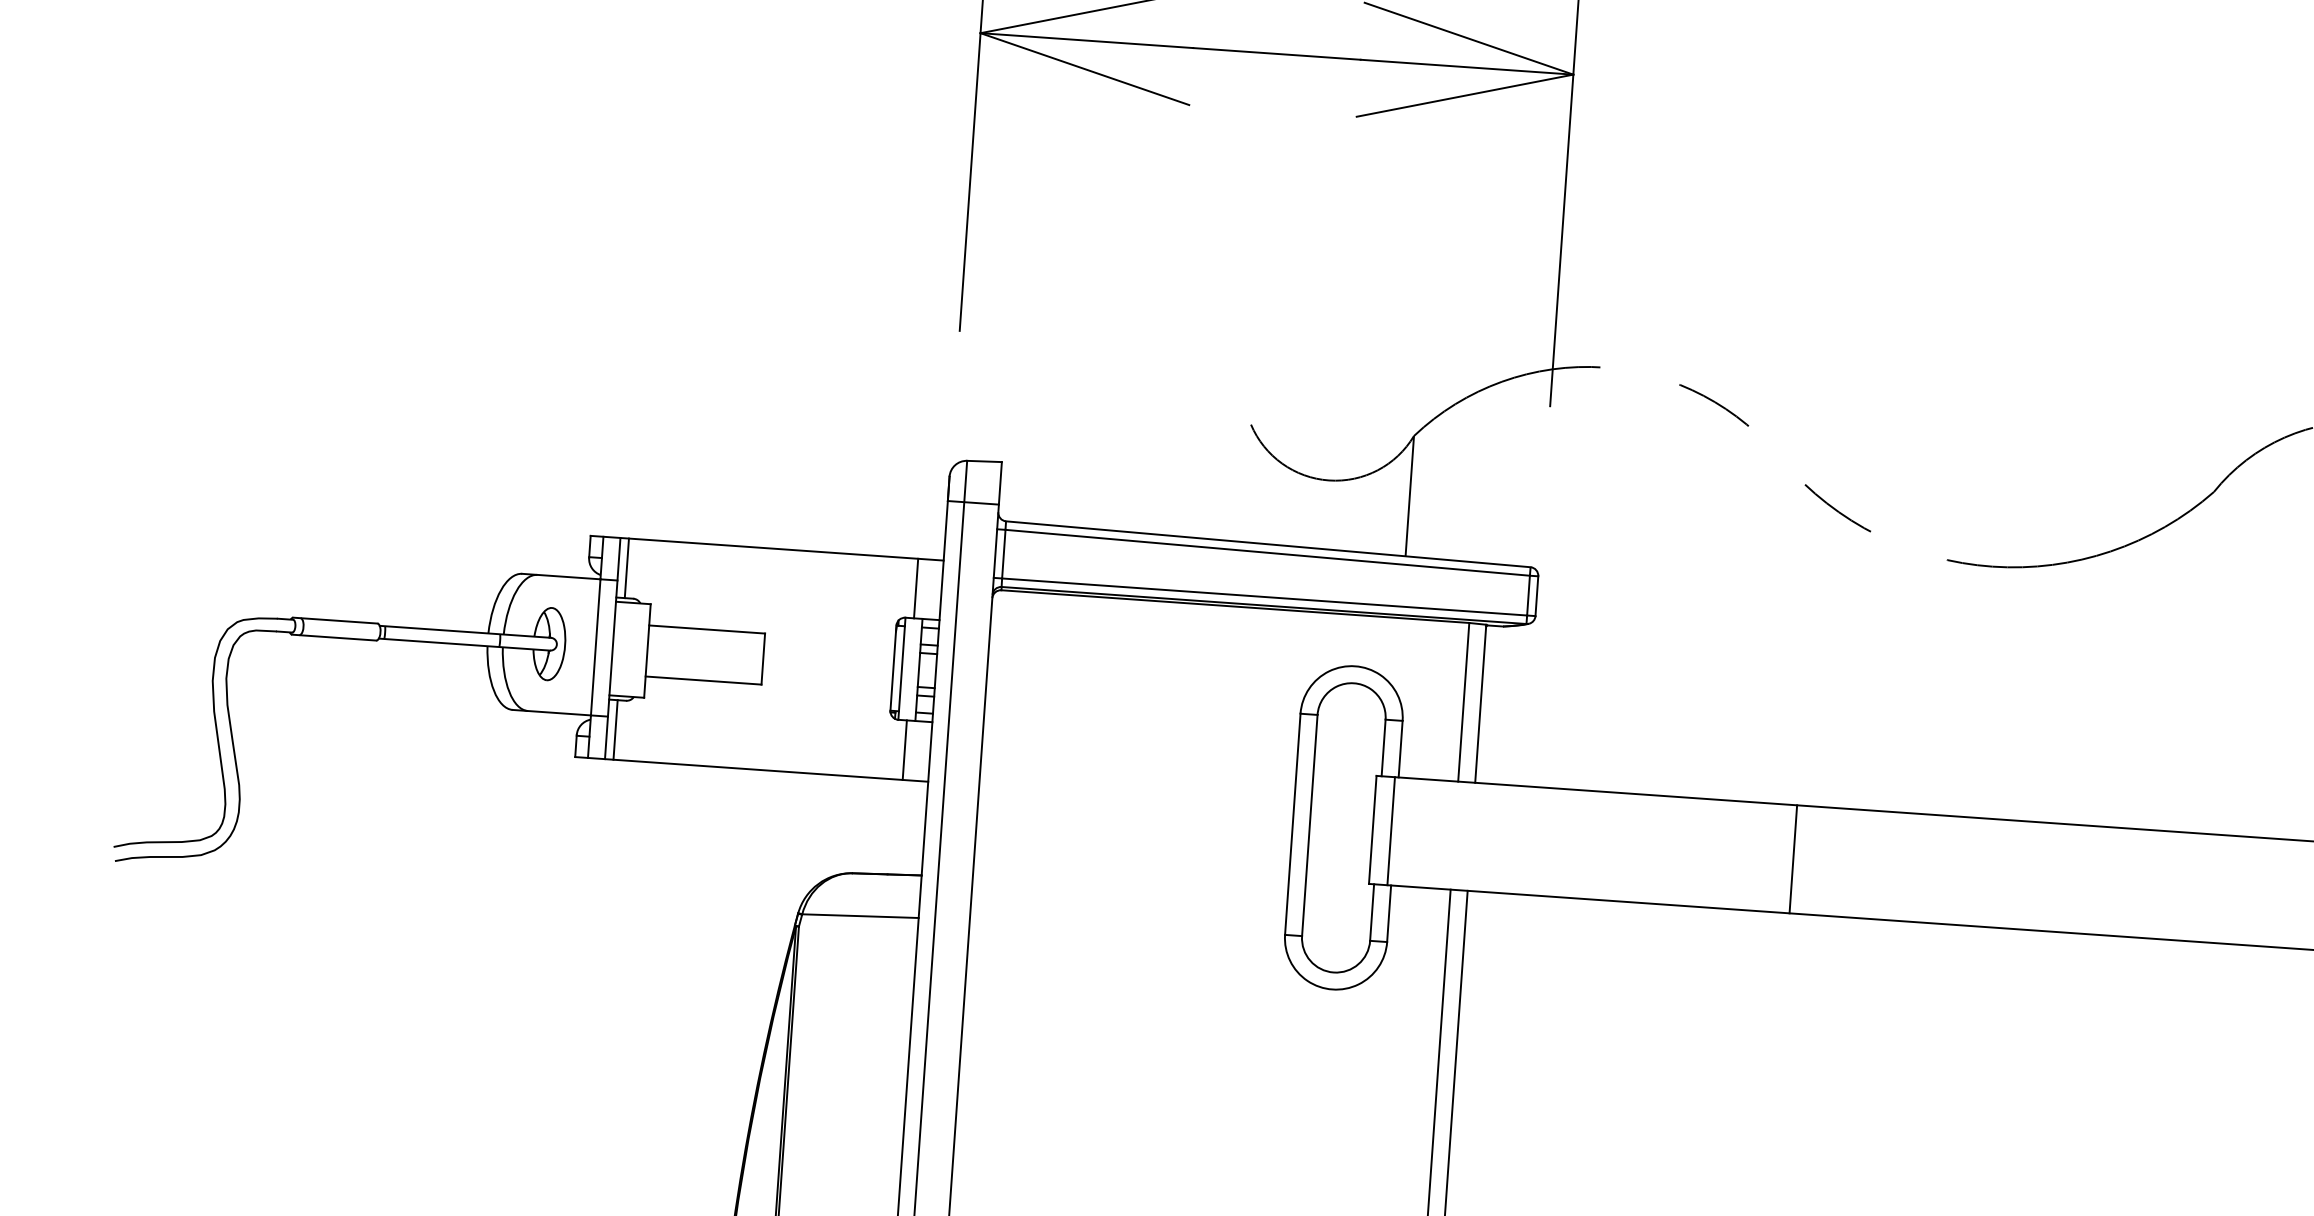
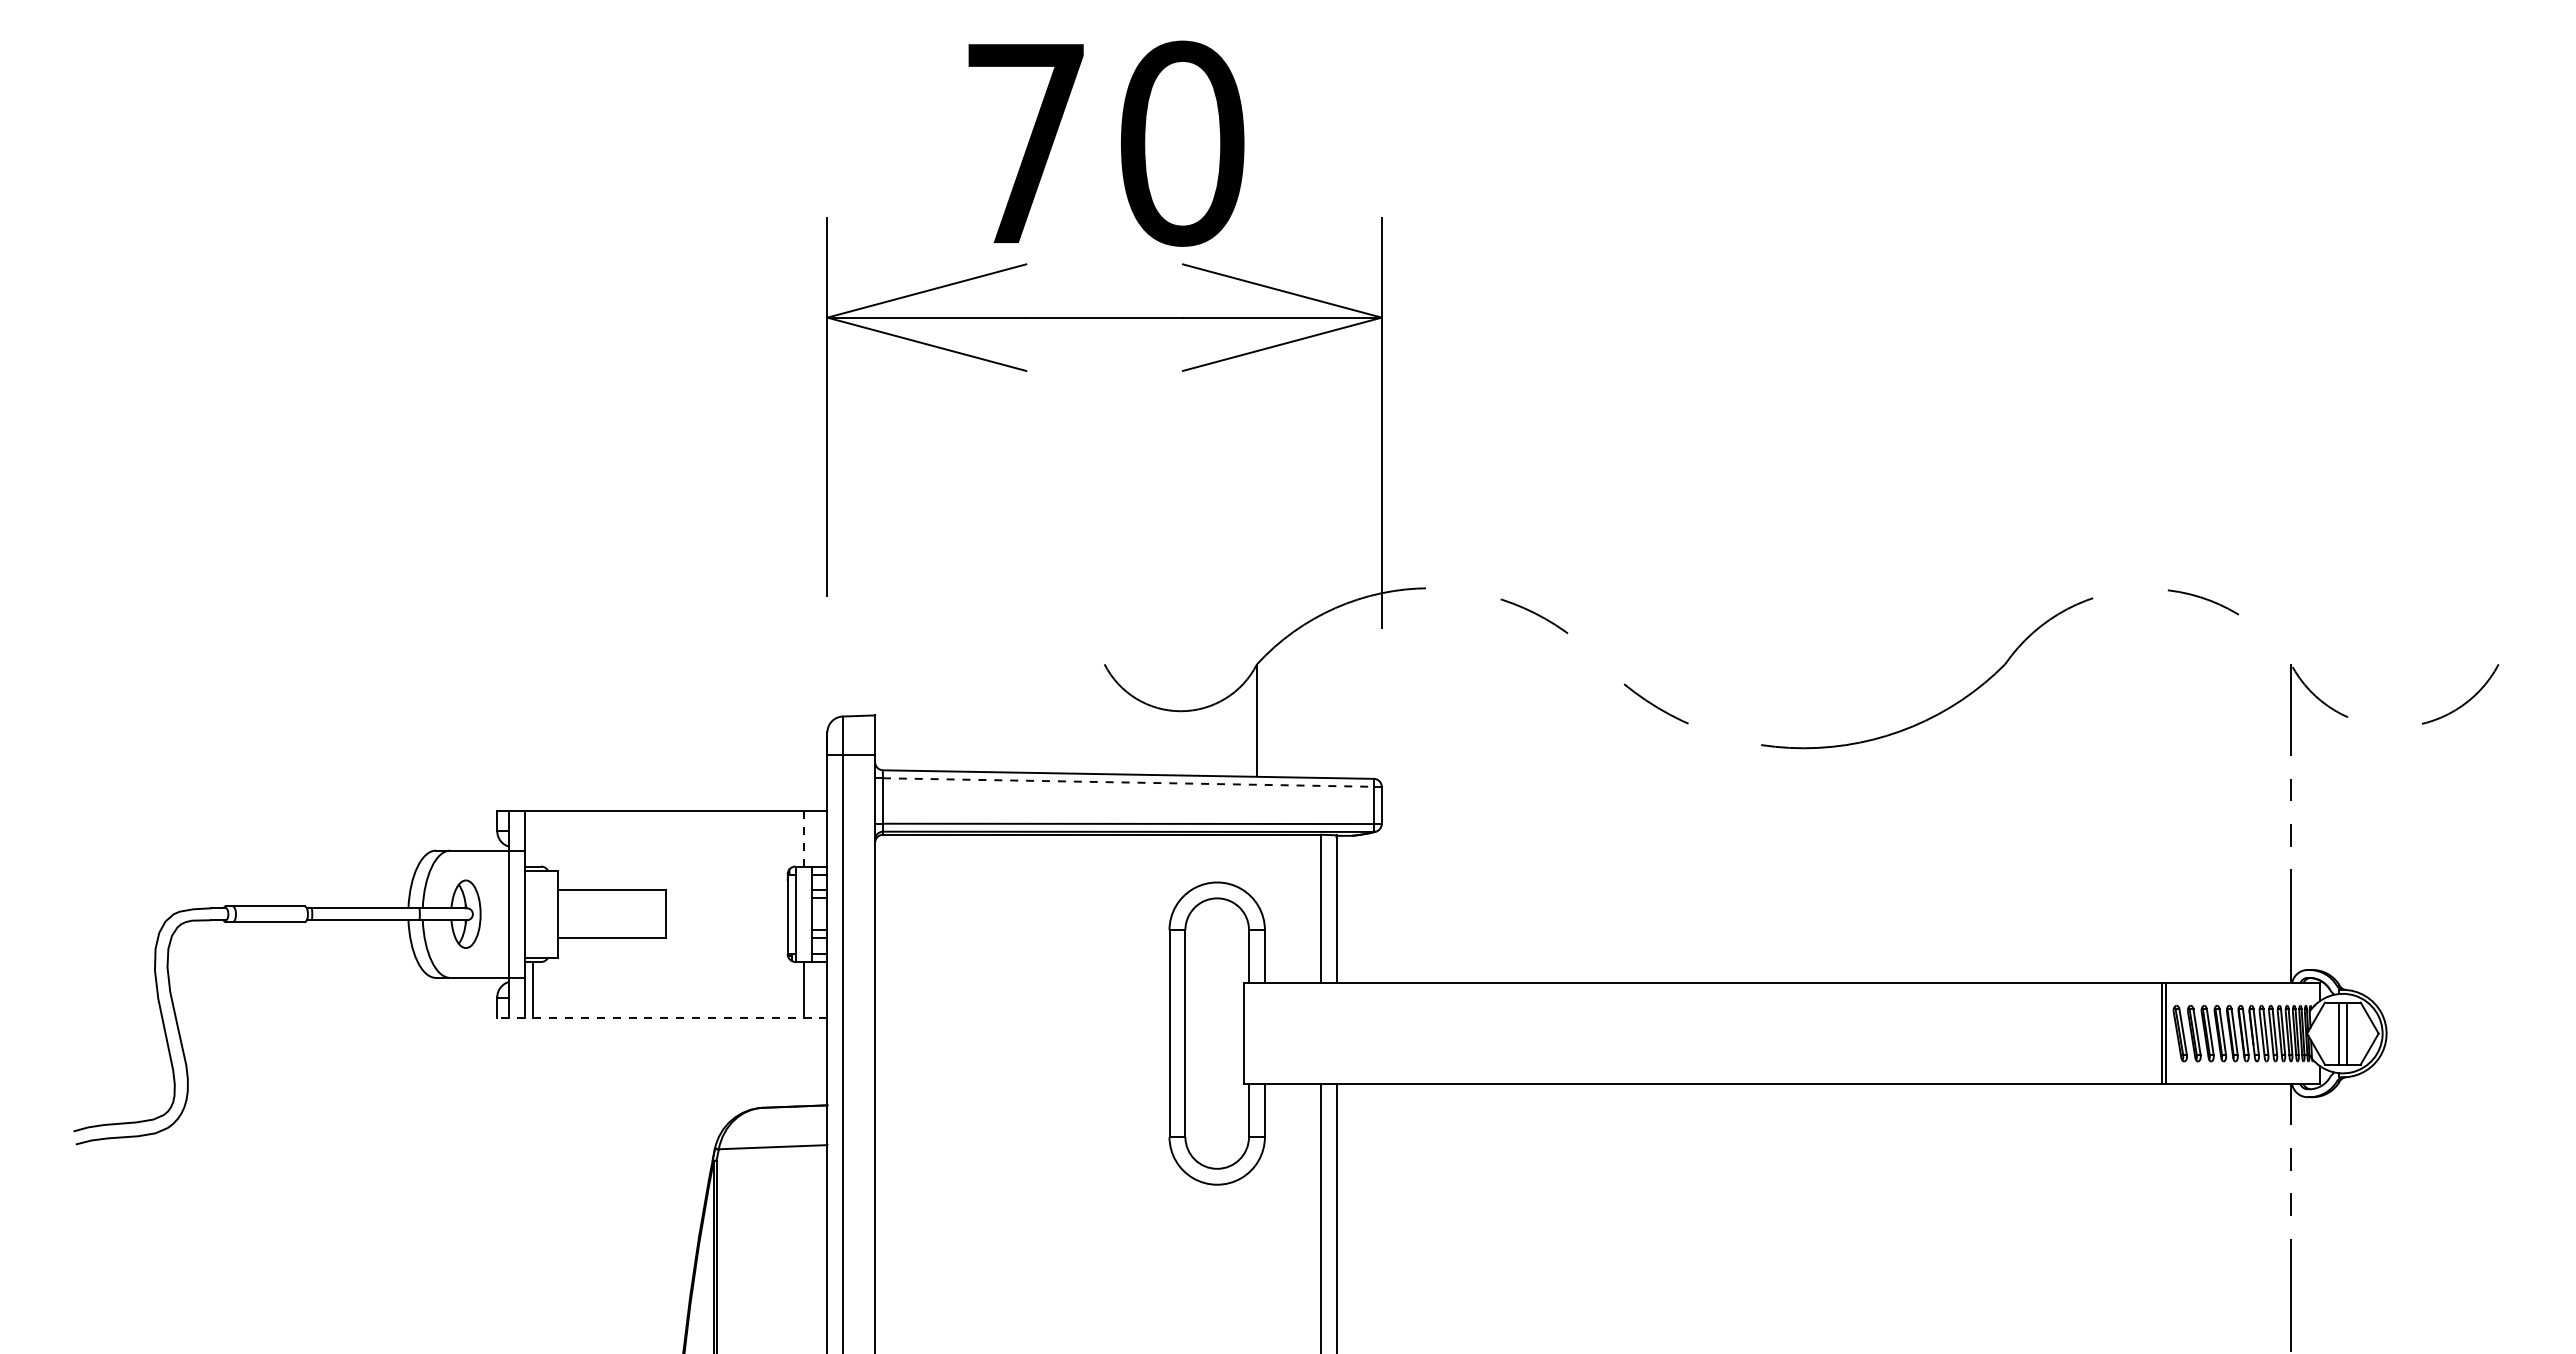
line: (1267, 552) -> (1128, 782), solid -> dashed
line: (627, 568) -> (533, 838), removed
line: (916, 588) -> (803, 838), solid -> dashed
line: (750, 769) -> (661, 1017), solid -> dashed
line: (1391, 831) -> (1261, 1033), removed
line: (1793, 859) -> (1637, 1033), removed

